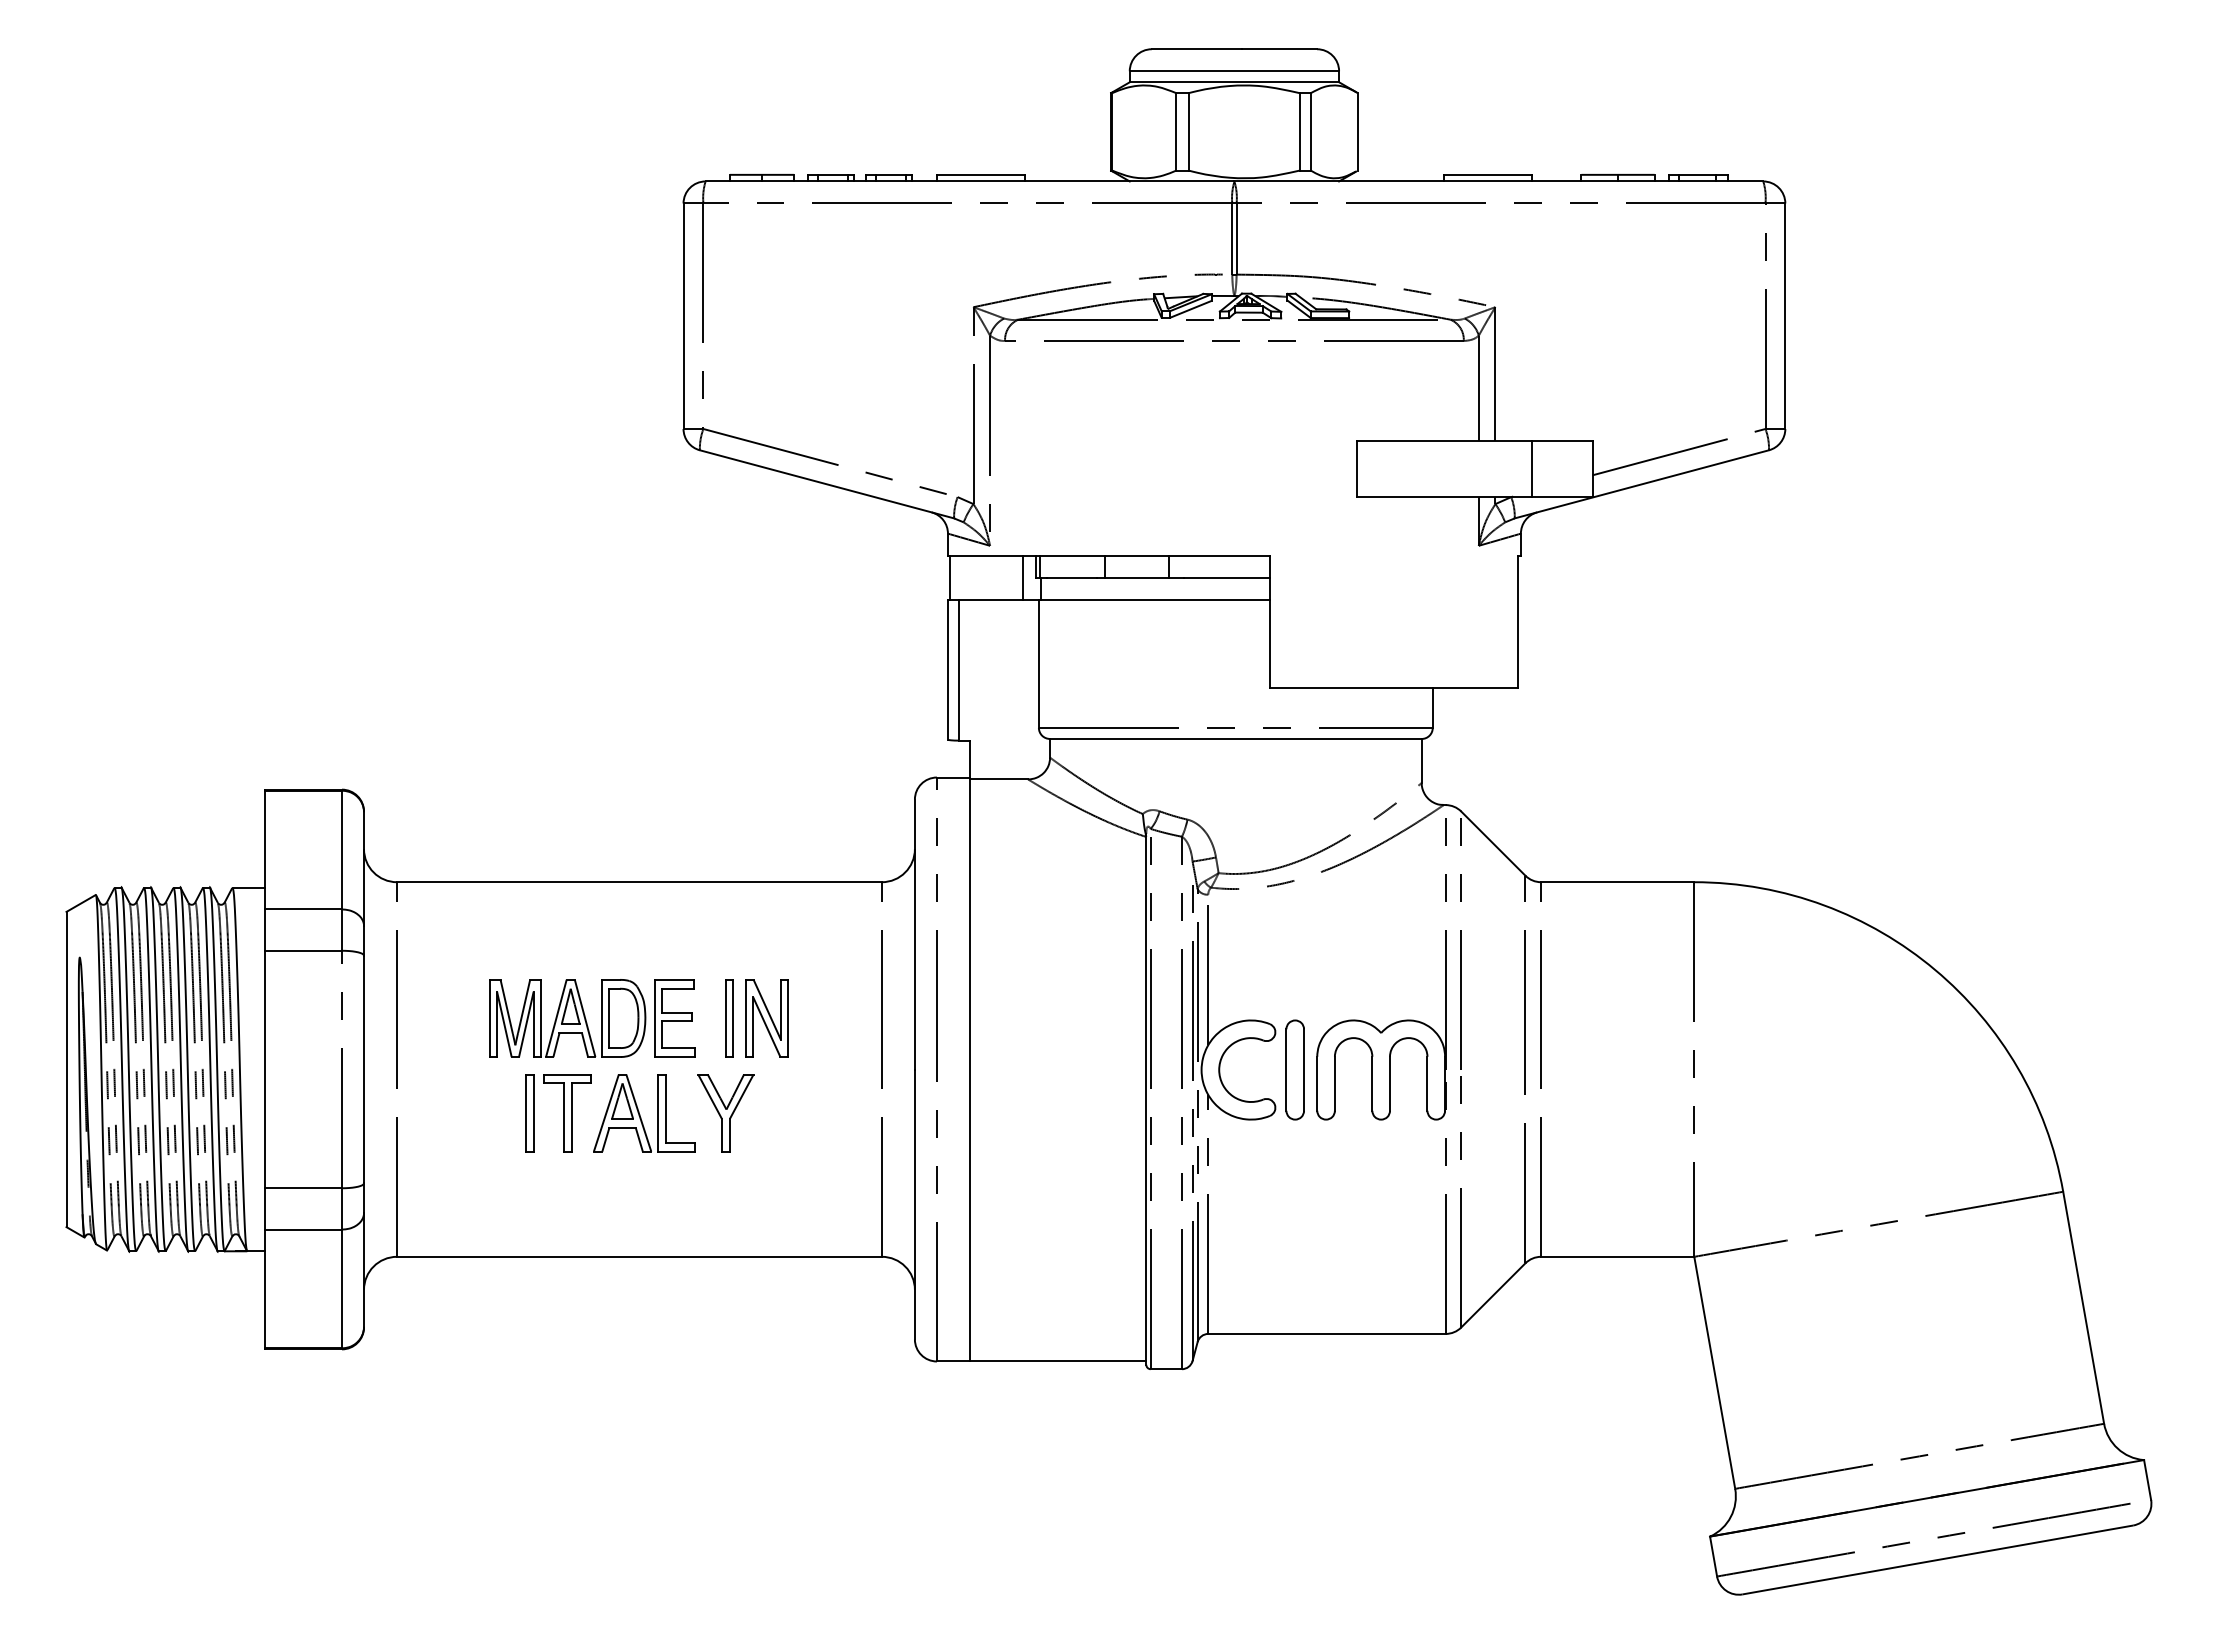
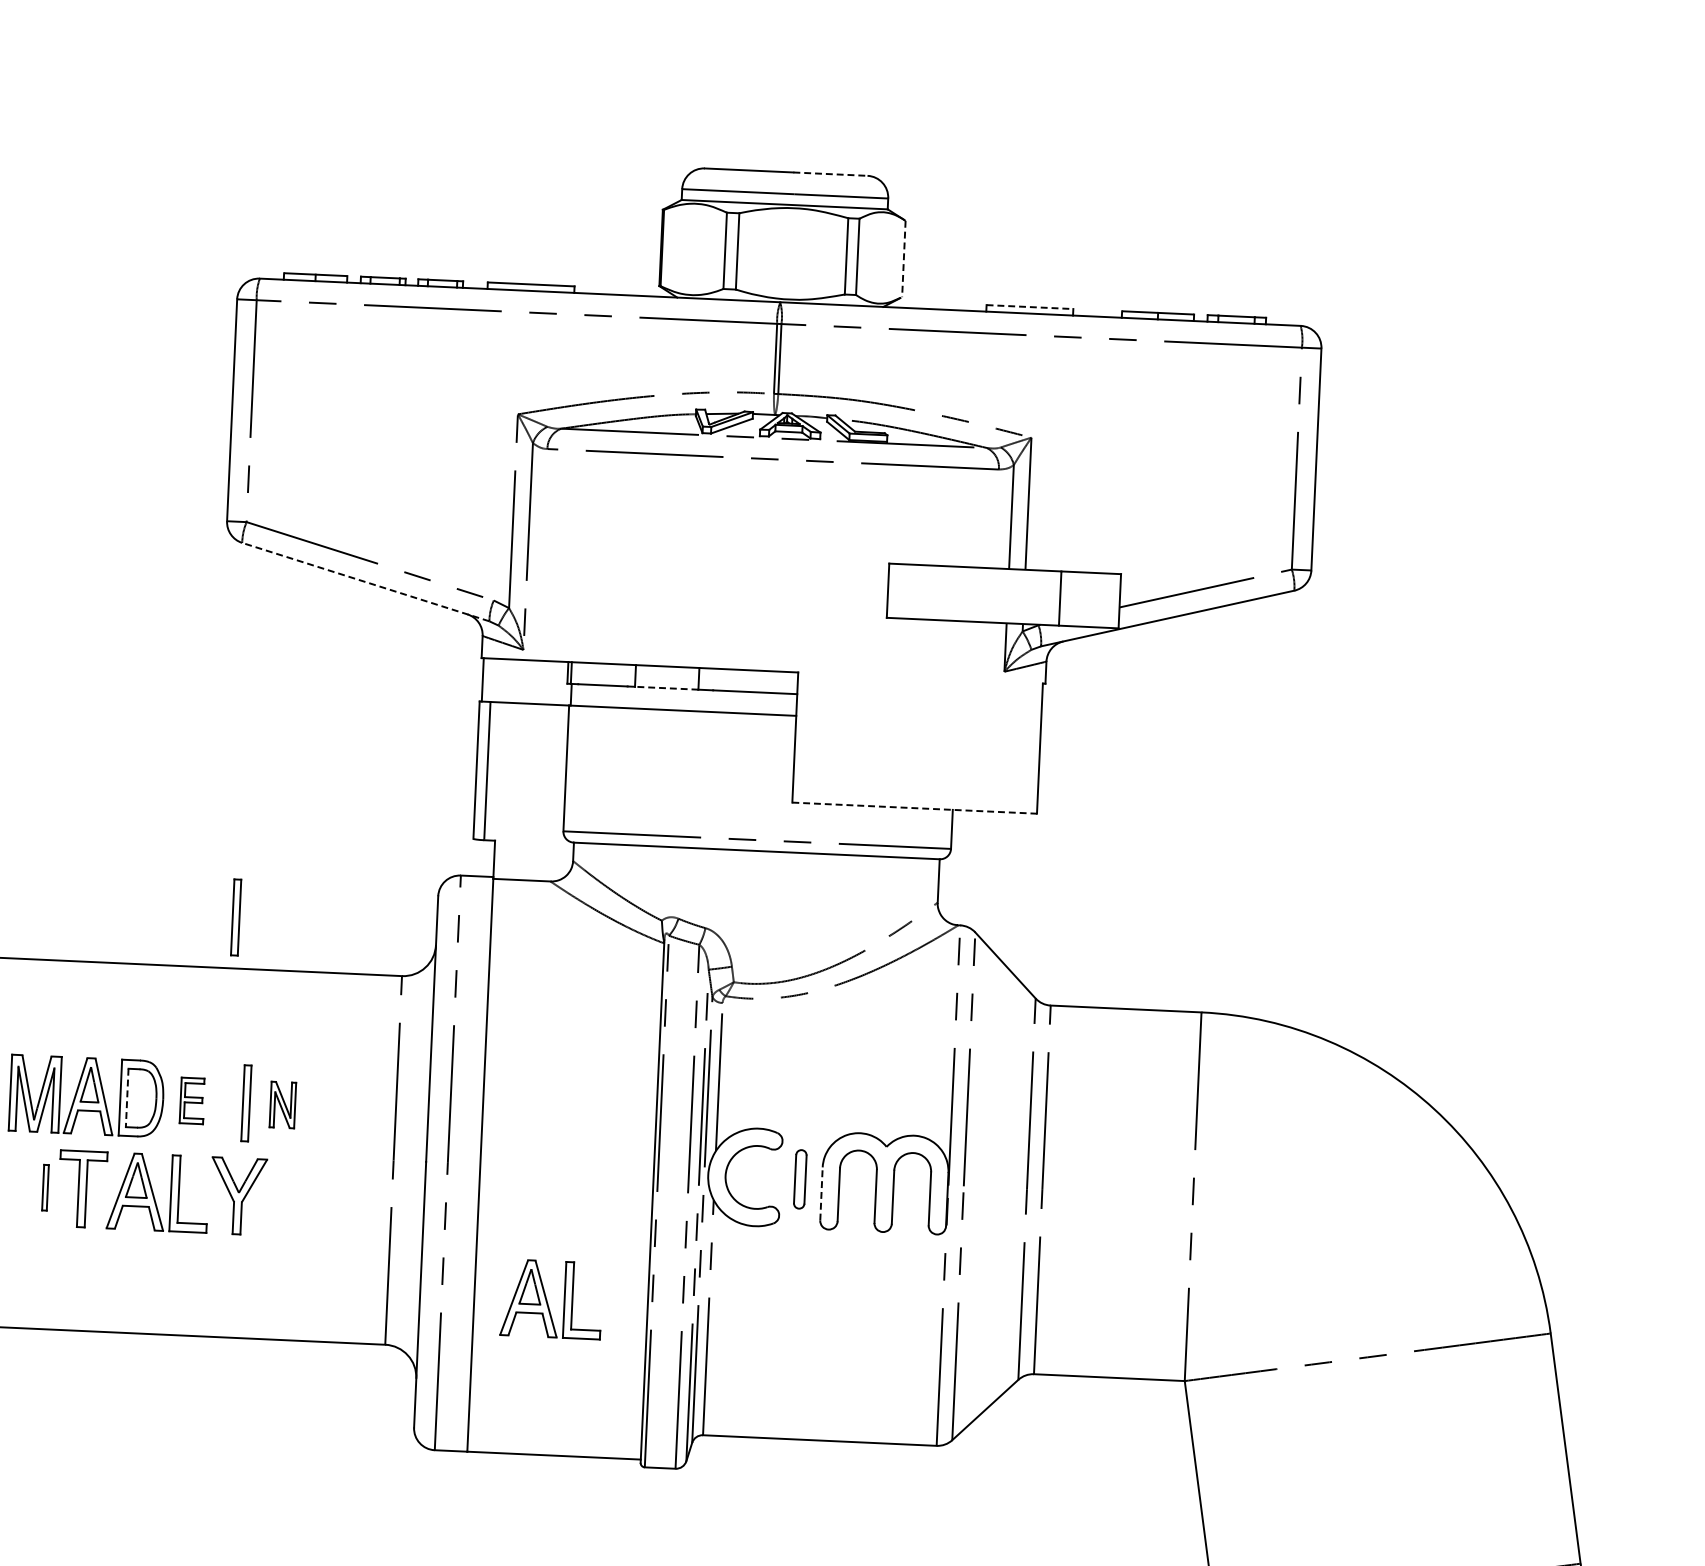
line: (1279, 49) -> (830, 174), solid -> dashed
line: (1357, 131) -> (903, 258), solid -> dashed
line: (1488, 174) -> (1030, 306), solid -> dashed
line: (827, 484) -> (366, 582), solid -> dashed
line: (1022, 578) -> (553, 683), removed
line: (1136, 578) -> (666, 688), solid -> dashed
line: (1394, 688) -> (915, 808), solid -> dashed
part: (710, 830) -> (235, 917), added
line: (608, 1018) -> (126, 1098), solid -> dashed
part: (674, 1018) -> (191, 1100), size x0.6
part: (766, 1018) -> (282, 1105), size x0.6
part: (1294, 1069) -> (799, 1178), size x0.6
line: (1317, 1083) -> (821, 1193), solid -> dashed
part: (529, 1113) -> (44, 1187), size x0.6
part: (1048, 1203) -> (551, 1299), added

